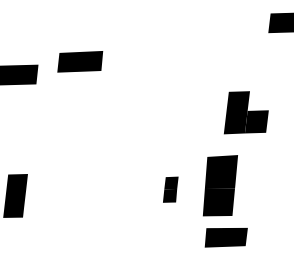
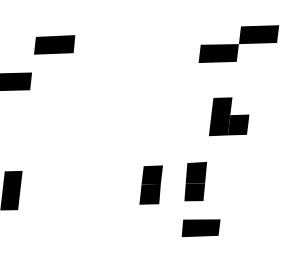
fill: (245, 43) -> (218, 53), added
part: (80, 61) -> (54, 44), moved
part: (246, 112) -> (229, 116), moved
part: (220, 185) -> (195, 181), size x0.71
part: (170, 189) -> (150, 184), size x1.67

